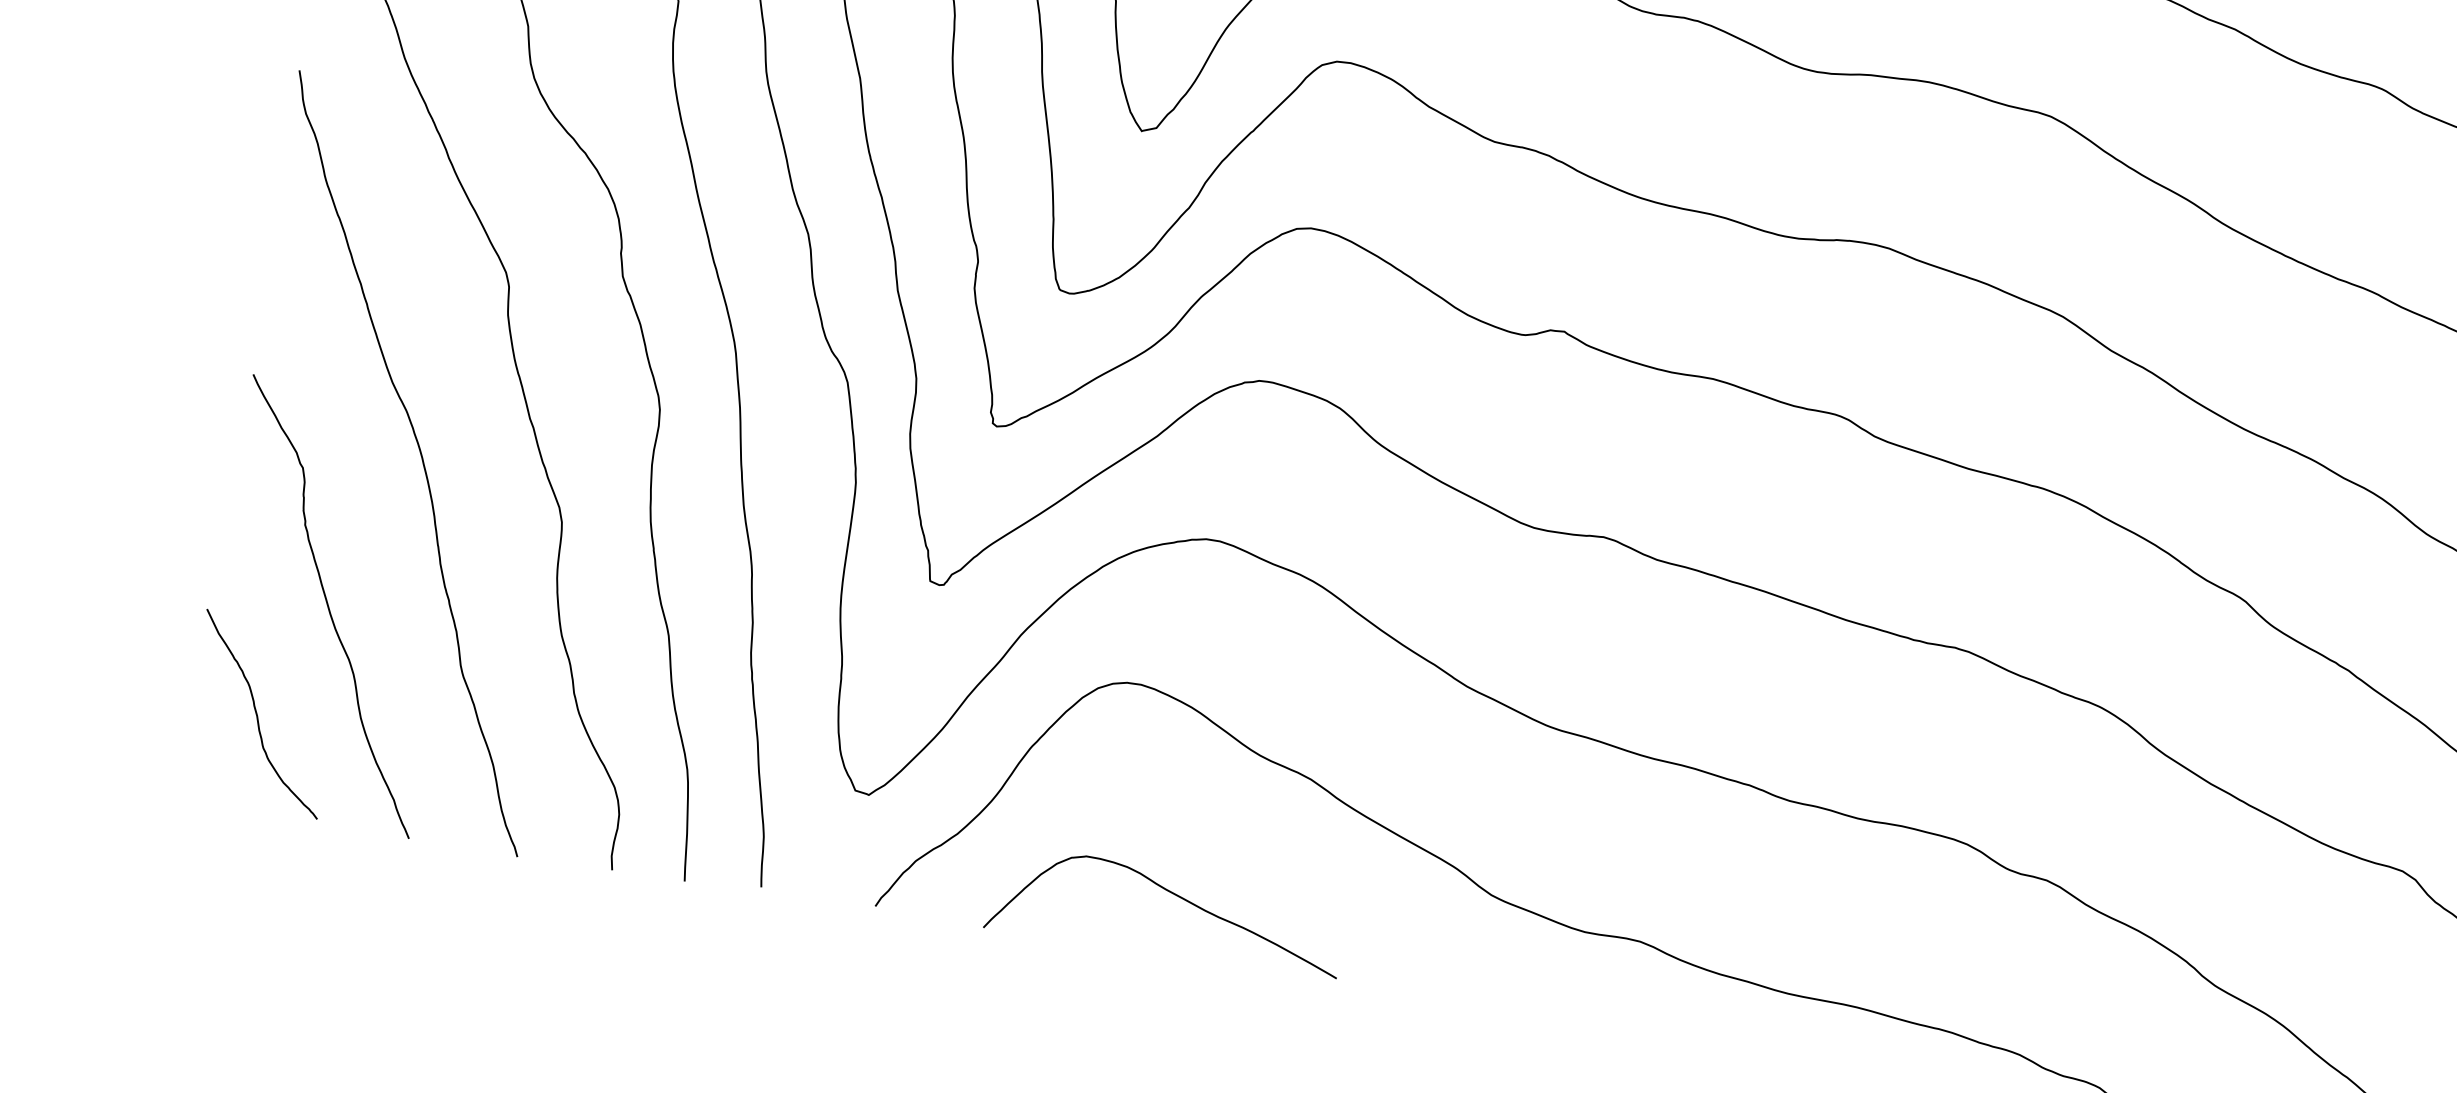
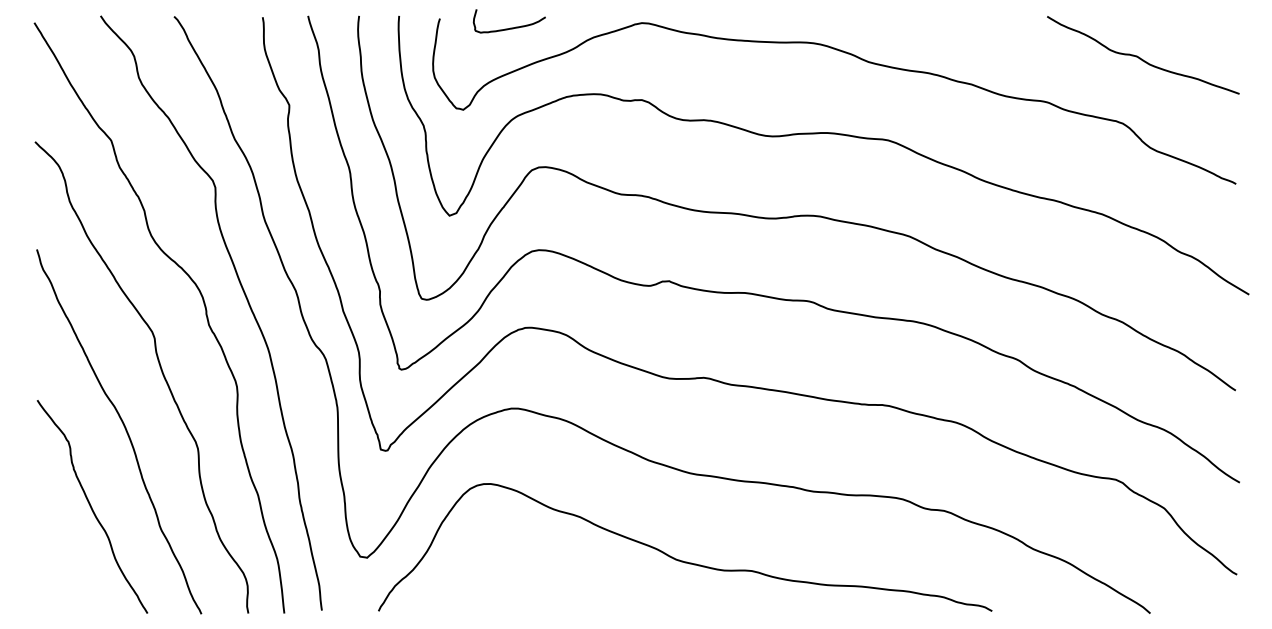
curve: (258, 714) -> (65, 564), removed
curve: (1170, 894) -> (520, 583), removed

